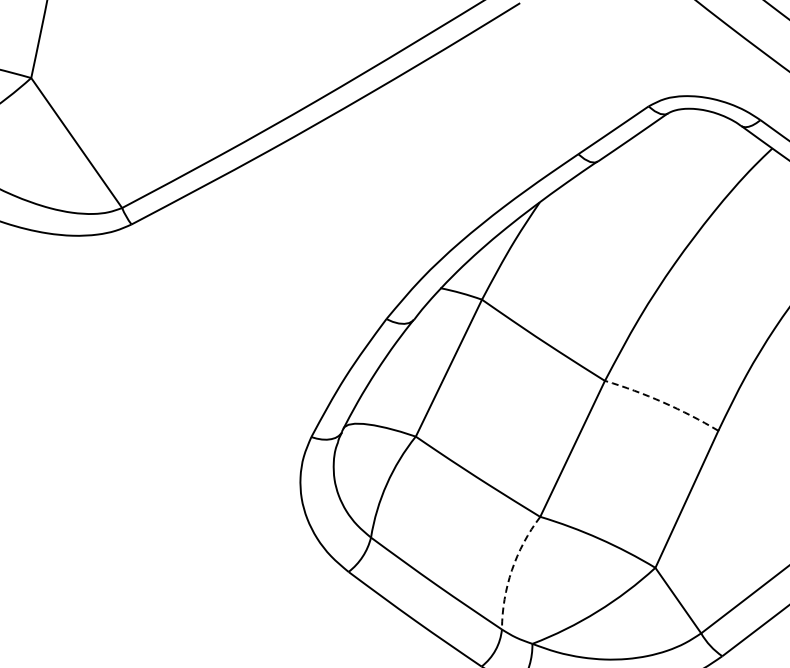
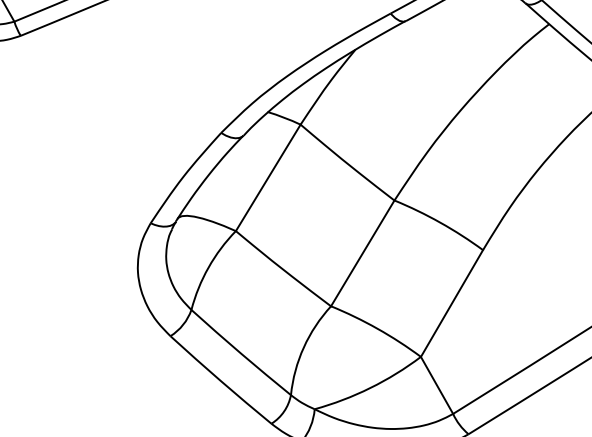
arc: (663, 402) -> (440, 222), dashed -> solid
arc: (511, 570) -> (303, 347), dashed -> solid

